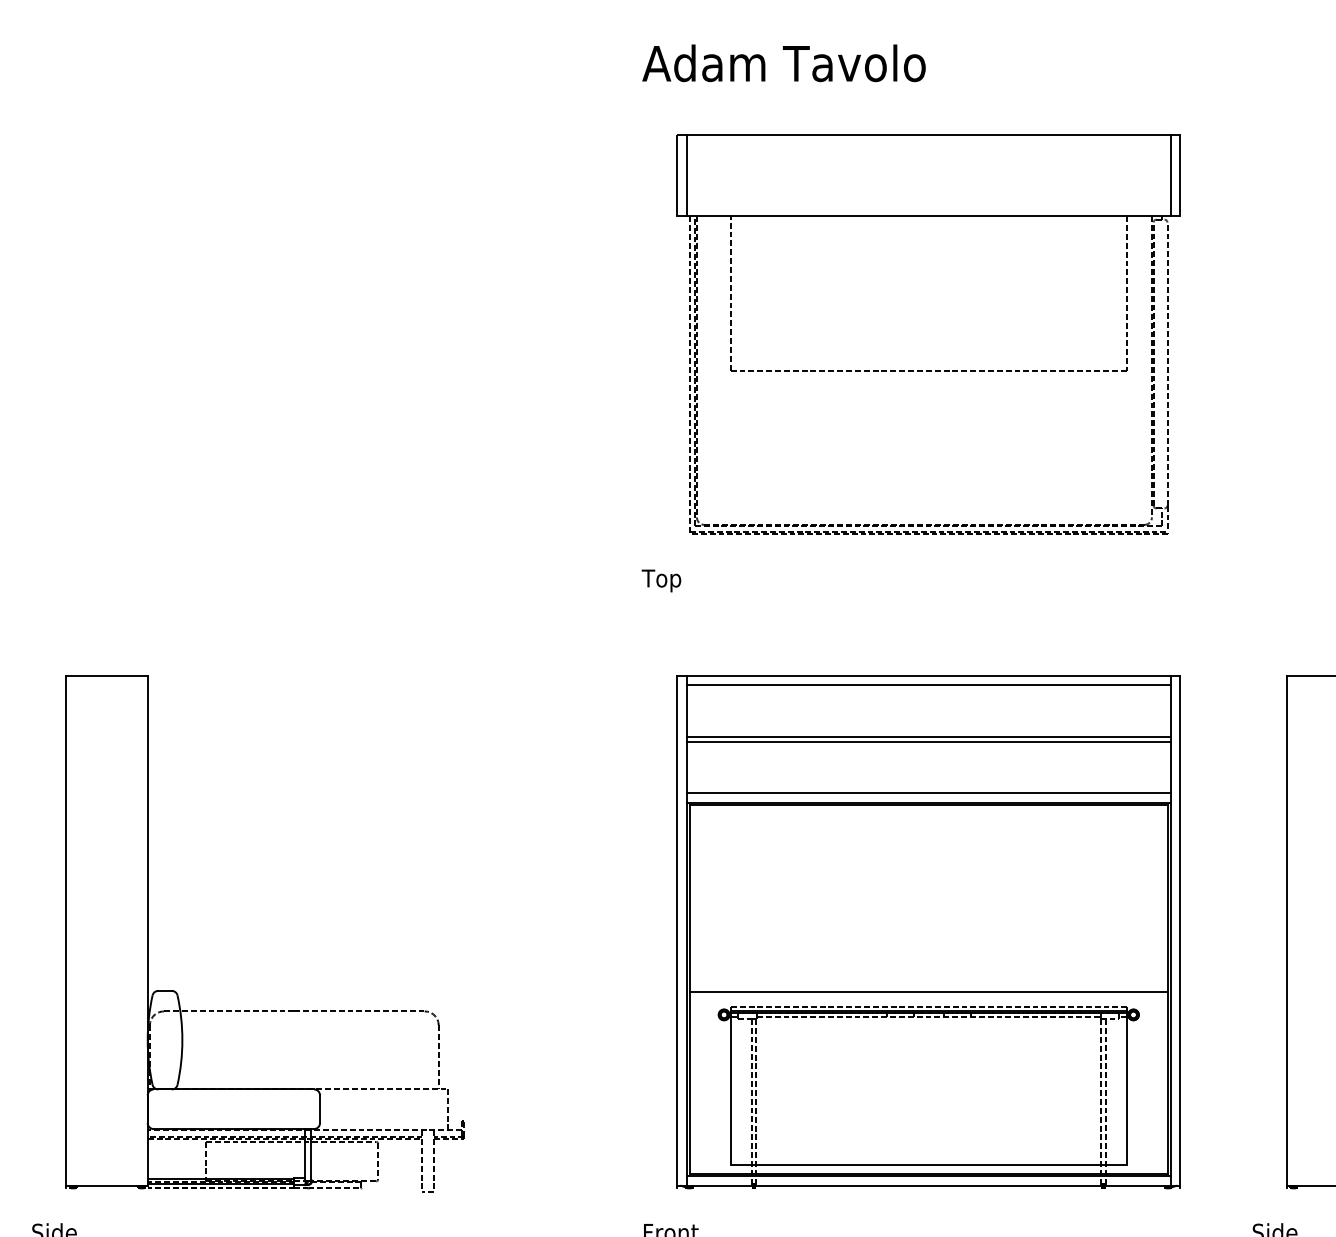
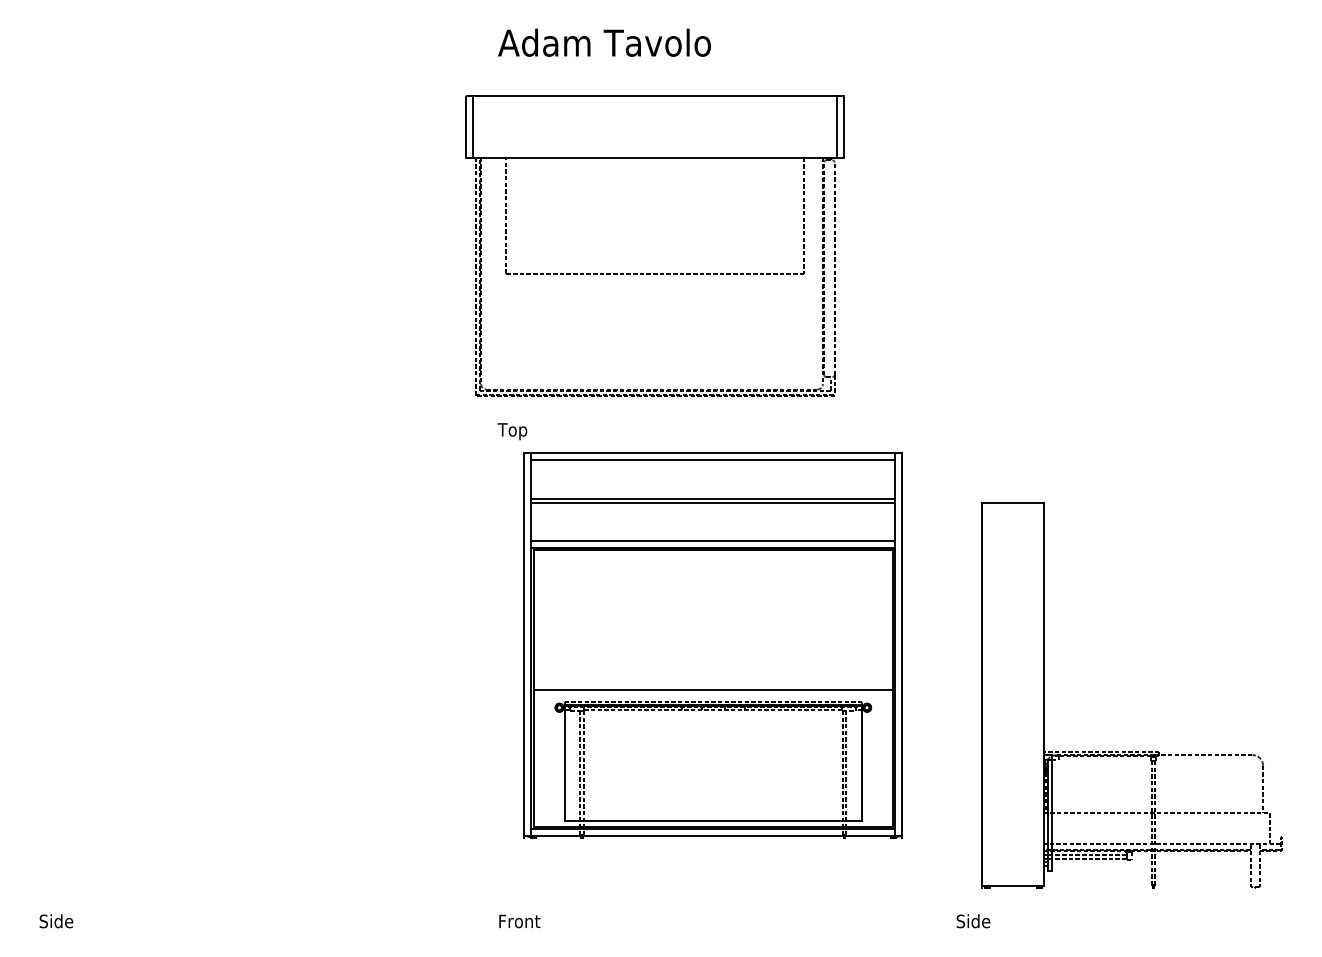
part: (927, 370) -> (654, 273), moved
part: (927, 932) -> (712, 645), moved
part: (264, 1010) -> (214, 754), removed

